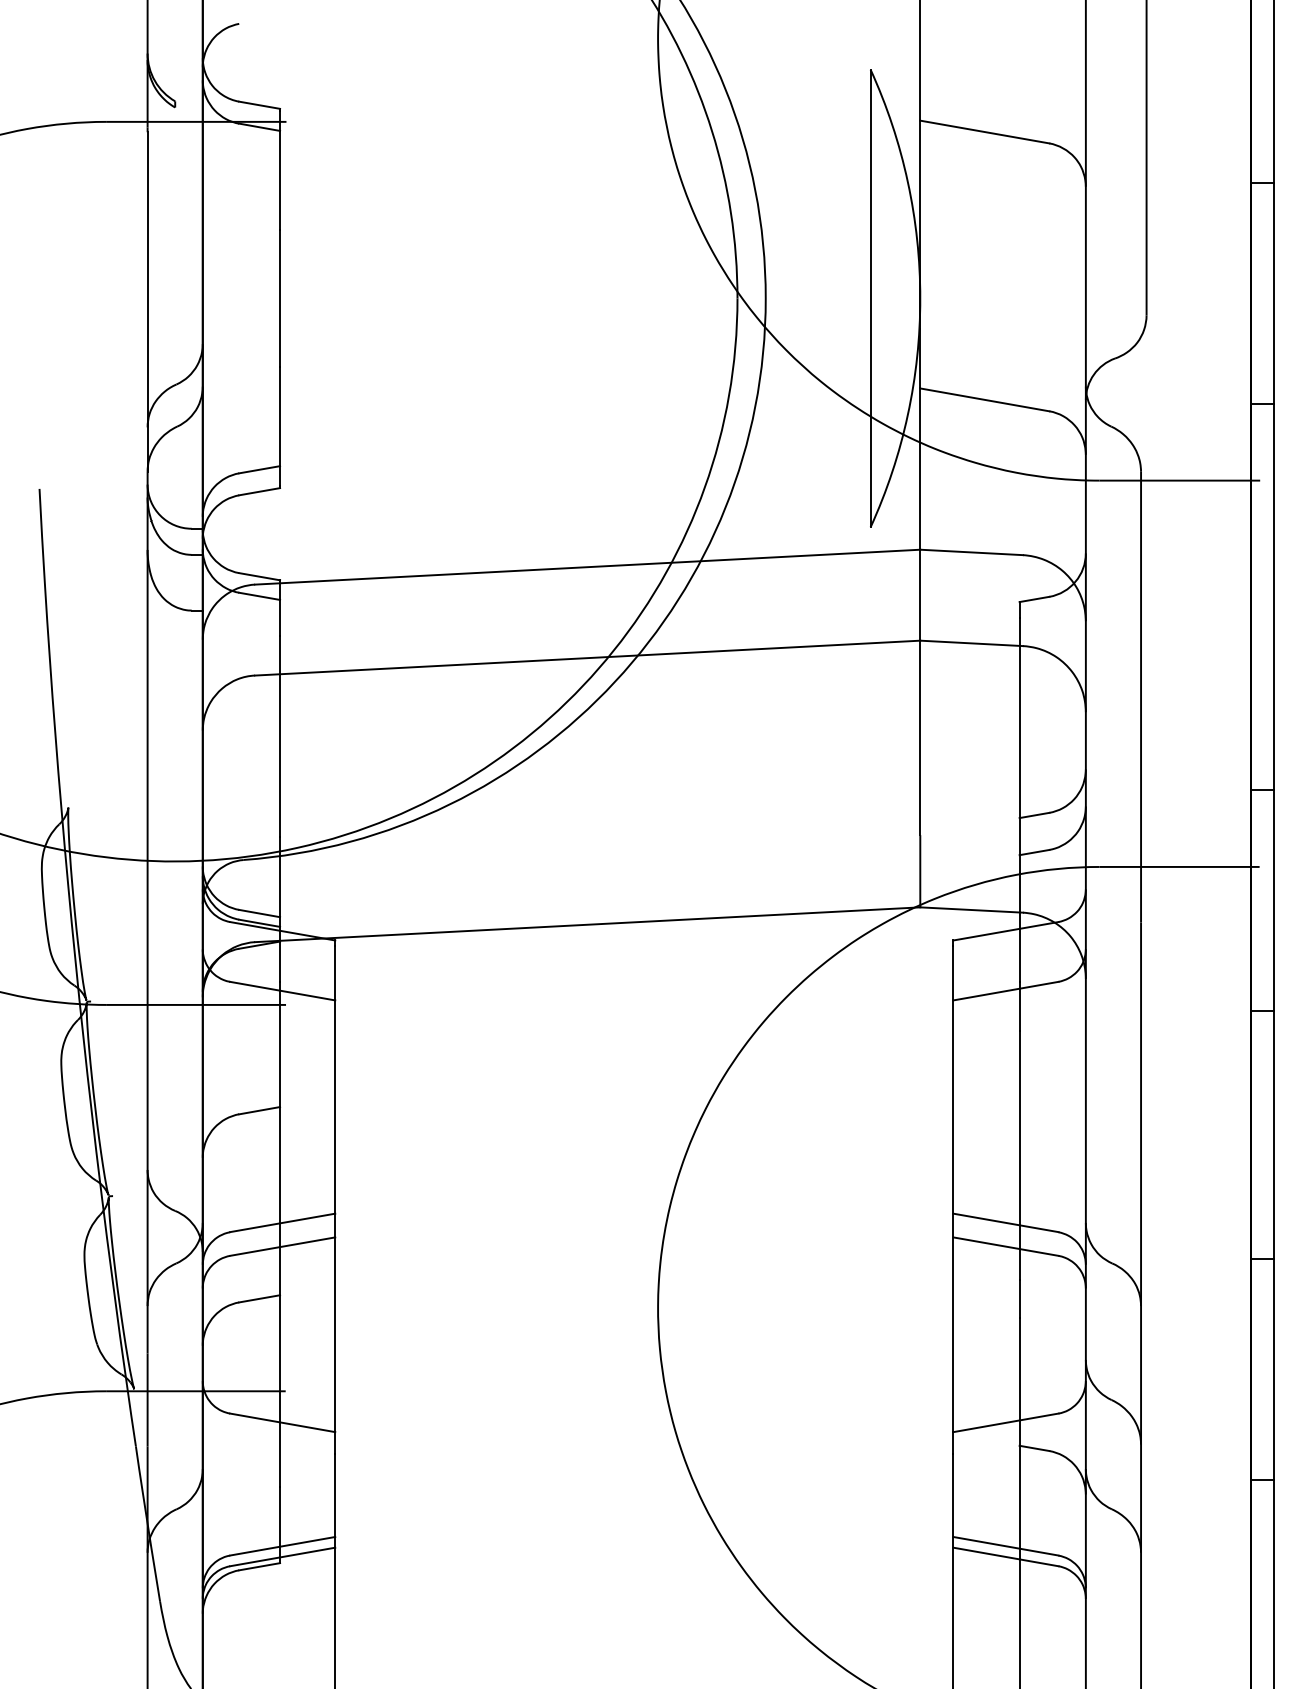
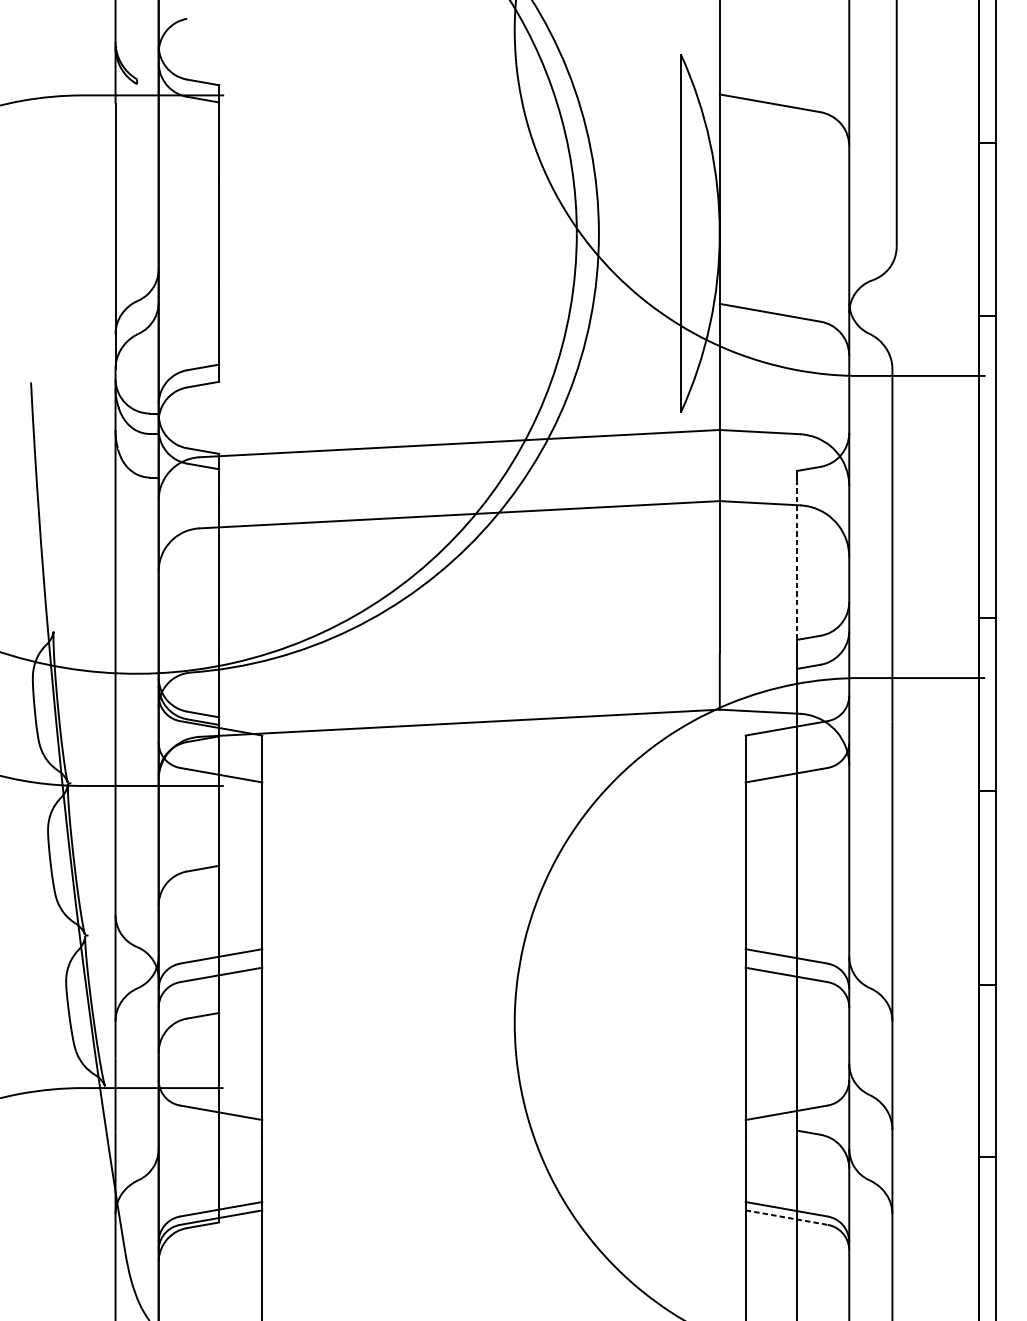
line: (1019, 718) -> (797, 561), solid -> dashed
line: (1006, 1557) -> (787, 1218), solid -> dashed

